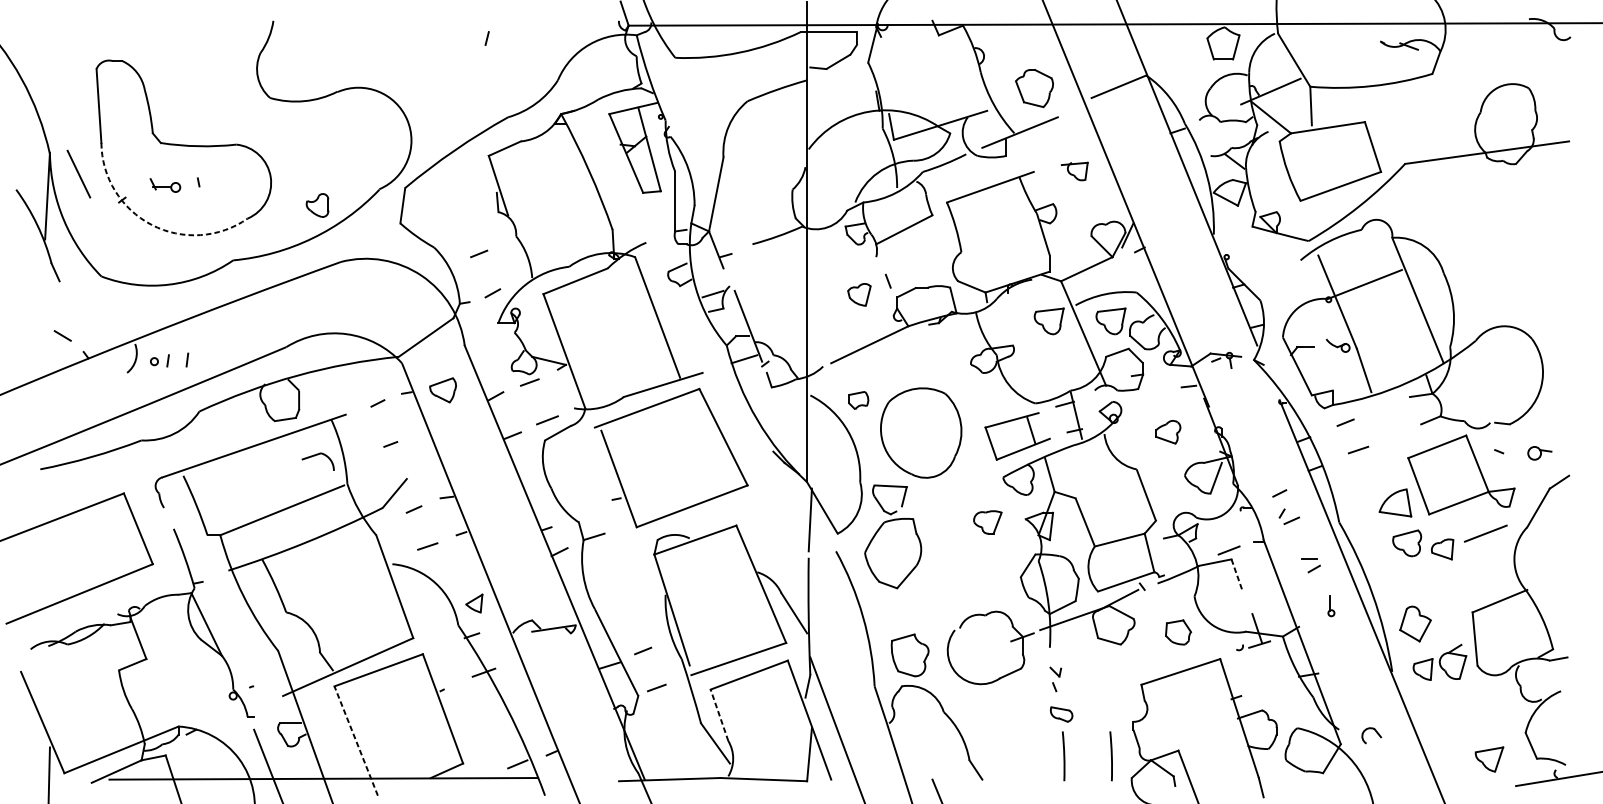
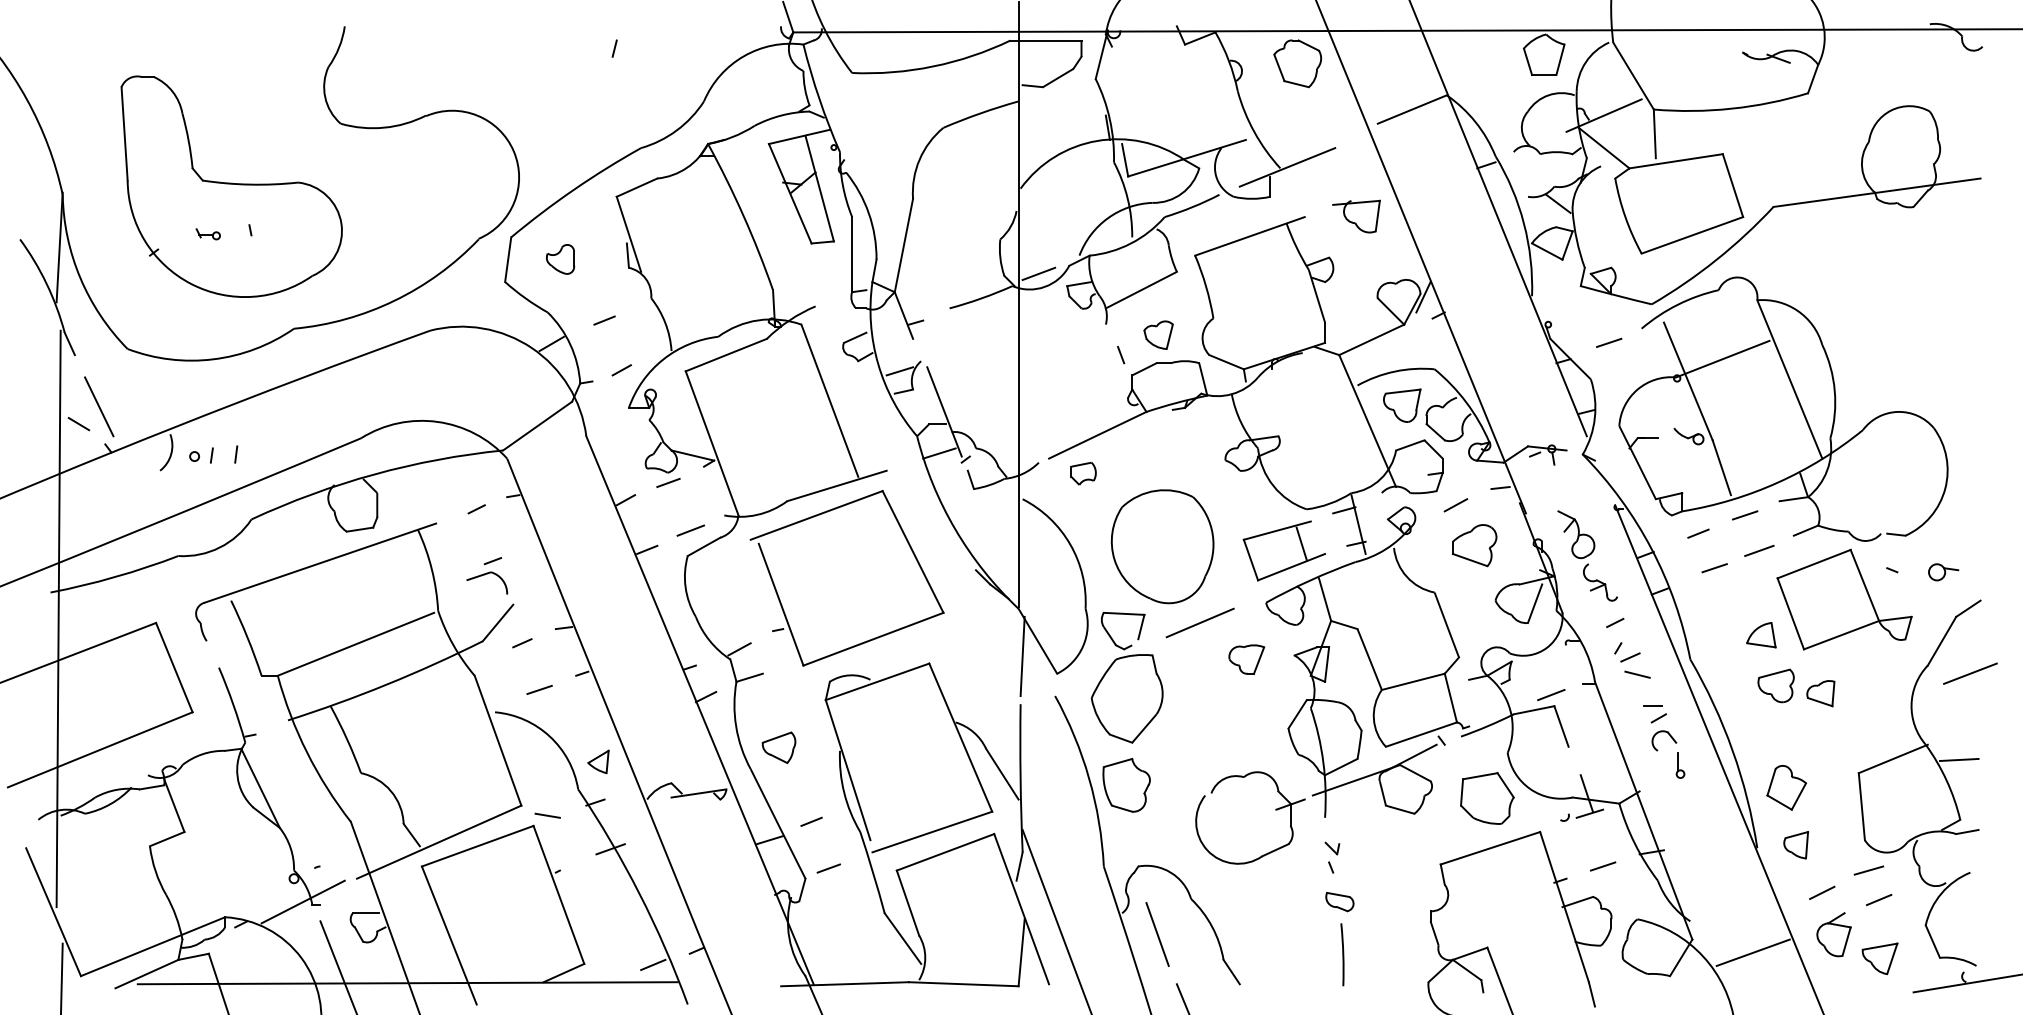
part: (1034, 88) -> (1297, 63), moved
part: (1074, 171) -> (1356, 216), size x1.43
line: (79, 173) -> (99, 406), moved
part: (164, 185) -> (207, 234), size x0.62
part: (317, 205) -> (560, 259), moved
line: (822, 216) -> (1038, 273), added
arc: (151, 224) -> (191, 283), dashed -> solid
line: (1275, 271) -> (1609, 342), added
line: (437, 272) -> (551, 343), added
part: (859, 294) -> (1158, 334), moved
part: (1049, 321) -> (1324, 405), removed
part: (442, 390) -> (778, 747), moved
part: (858, 400) -> (1083, 473), moved
line: (1153, 400) -> (1455, 505), added
line: (1382, 408) -> (1744, 515), added
part: (1168, 432) -> (1474, 545), size x1.43
line: (1393, 436) -> (1759, 550), added
part: (1257, 440) -> (1587, 555), added
part: (315, 455) -> (484, 575), moved
line: (46, 489) -> (58, 618), added
line: (950, 493) -> (1199, 622), added
part: (1395, 503) -> (1761, 635), size x0.71
line: (586, 514) -> (739, 649), added
line: (1485, 533) -> (1970, 673), moved
line: (1297, 534) -> (1637, 674), added
line: (1237, 575) -> (1561, 726), dashed -> solid
line: (1551, 601) -> (1958, 759), added
part: (1178, 632) -> (1487, 798), size x1.67
line: (433, 645) -> (547, 815), added
part: (910, 655) -> (1126, 785), moved
part: (1452, 661) -> (1833, 934), moved
line: (1269, 686) -> (1602, 866), added
line: (1480, 689) -> (1868, 870), added
line: (1443, 706) -> (1822, 892), added
line: (1488, 712) -> (1878, 899), added
line: (239, 714) -> (302, 901), added
line: (719, 714) -> (907, 902), dashed -> solid
part: (1375, 732) -> (1669, 736), moved
line: (917, 740) -> (1157, 934), added
line: (356, 741) -> (449, 935), dashed -> solid
line: (1388, 754) -> (1752, 952), added
line: (1111, 756) -> (1402, 954), removed

